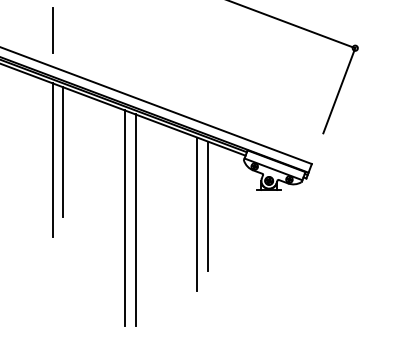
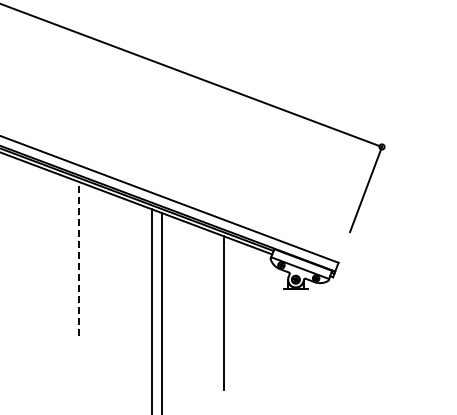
line: (52, 29) -> (79, 128), removed
line: (62, 151) -> (89, 250), removed
line: (52, 159) -> (79, 258), solid -> dashed
line: (207, 205) -> (234, 304), removed

